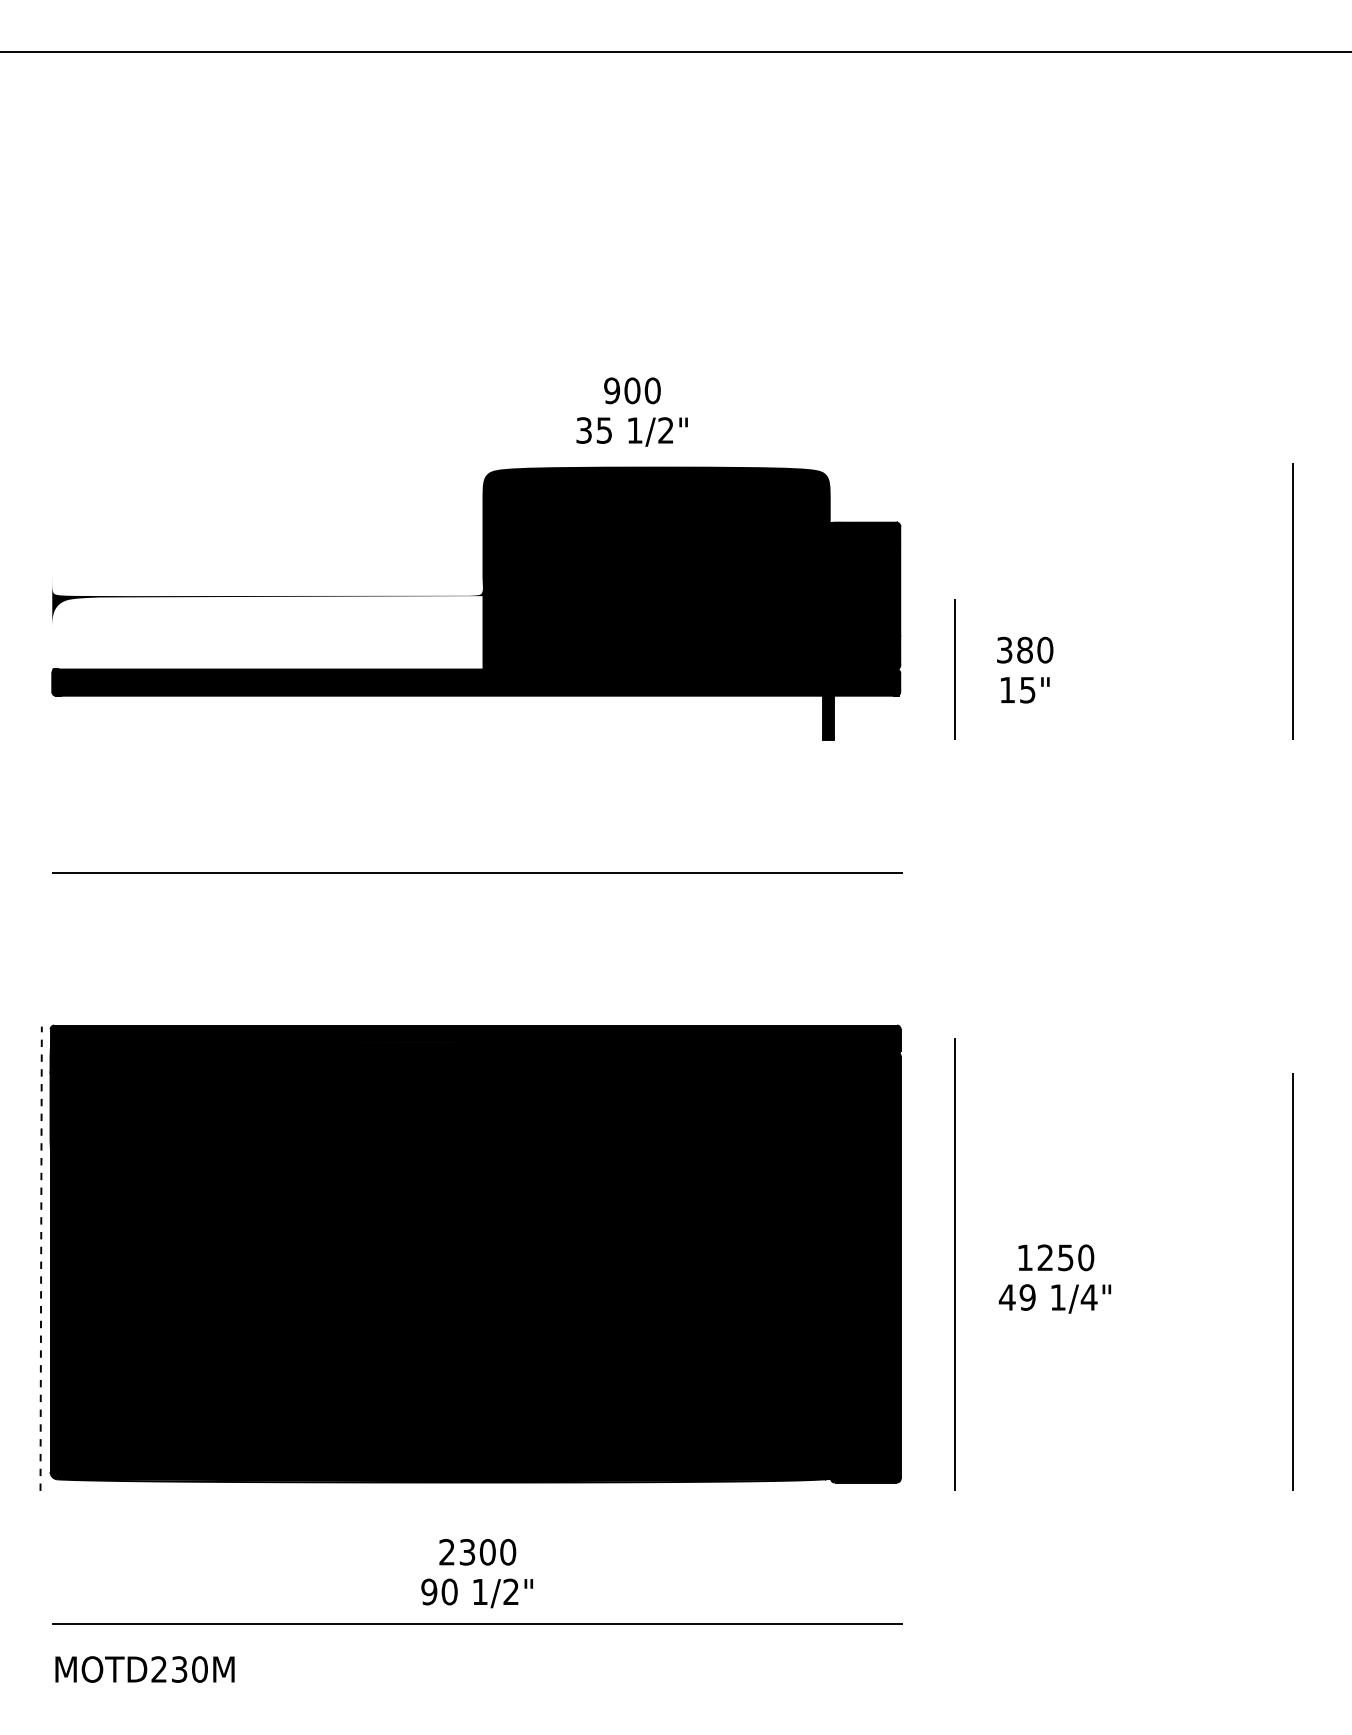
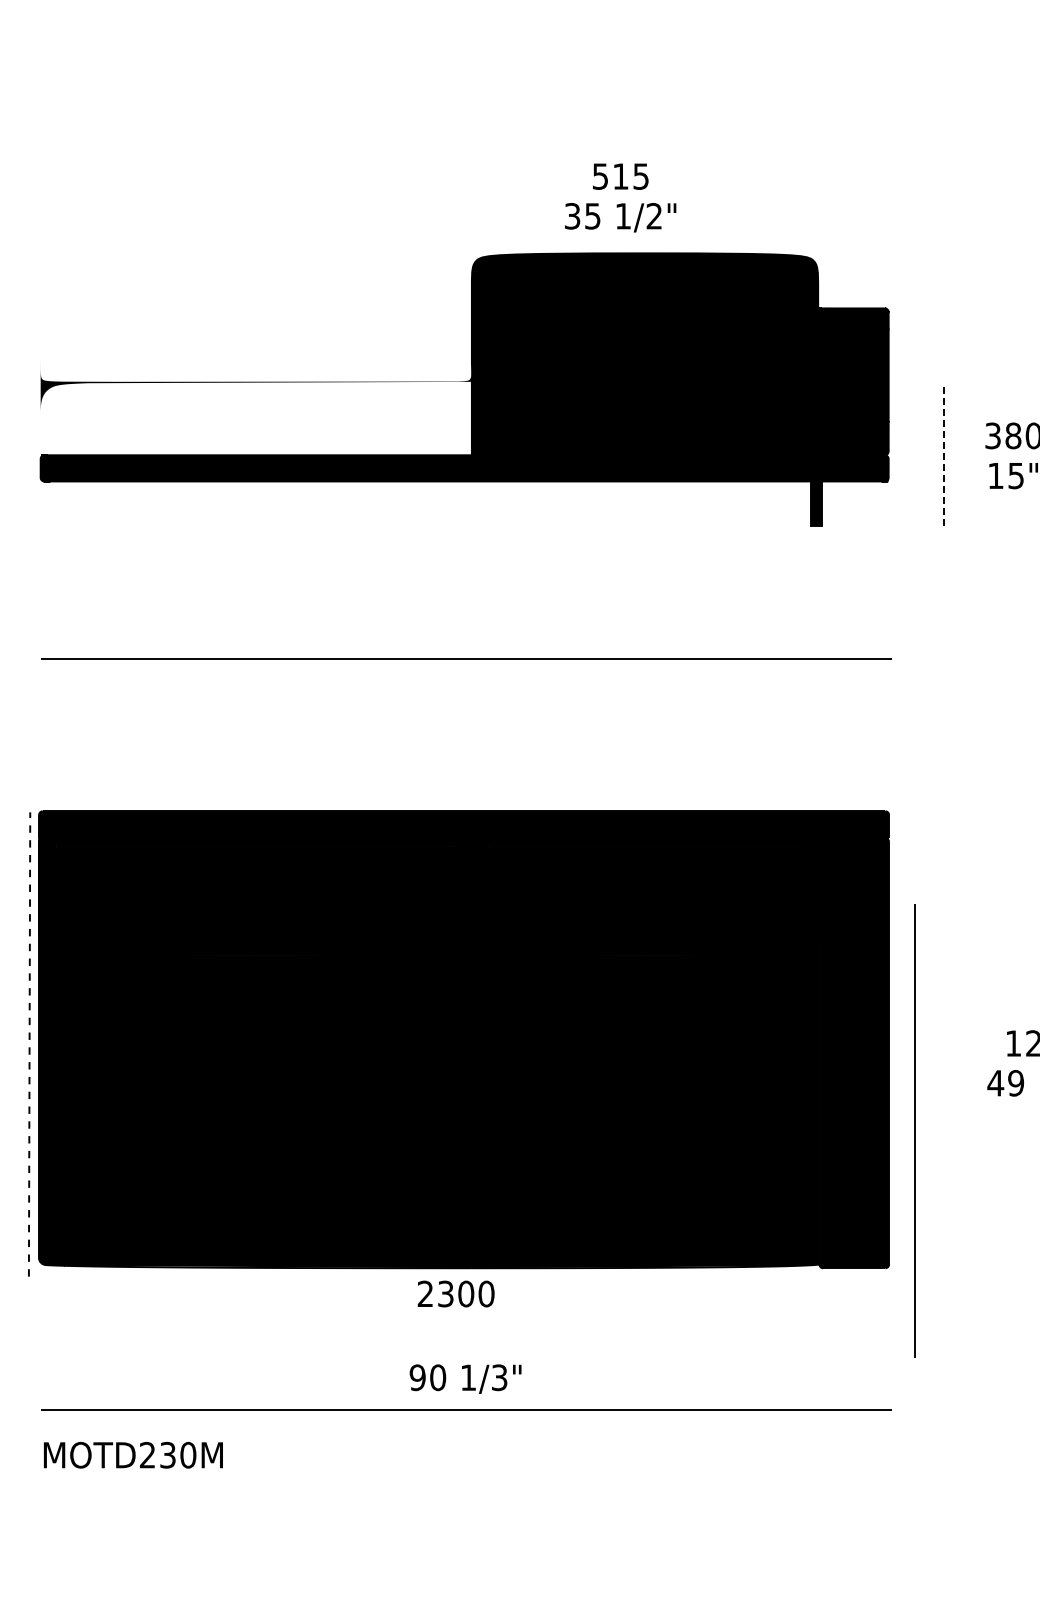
text: (632, 390) -> (620, 176), 900 -> 515
line: (955, 669) -> (943, 455), solid -> dashed
line: (954, 1264) -> (913, 1131), moved
text: (477, 1552) -> (455, 1294), moved
text: (510, 1591) -> (498, 1377), 1/2" -> 1/3"

